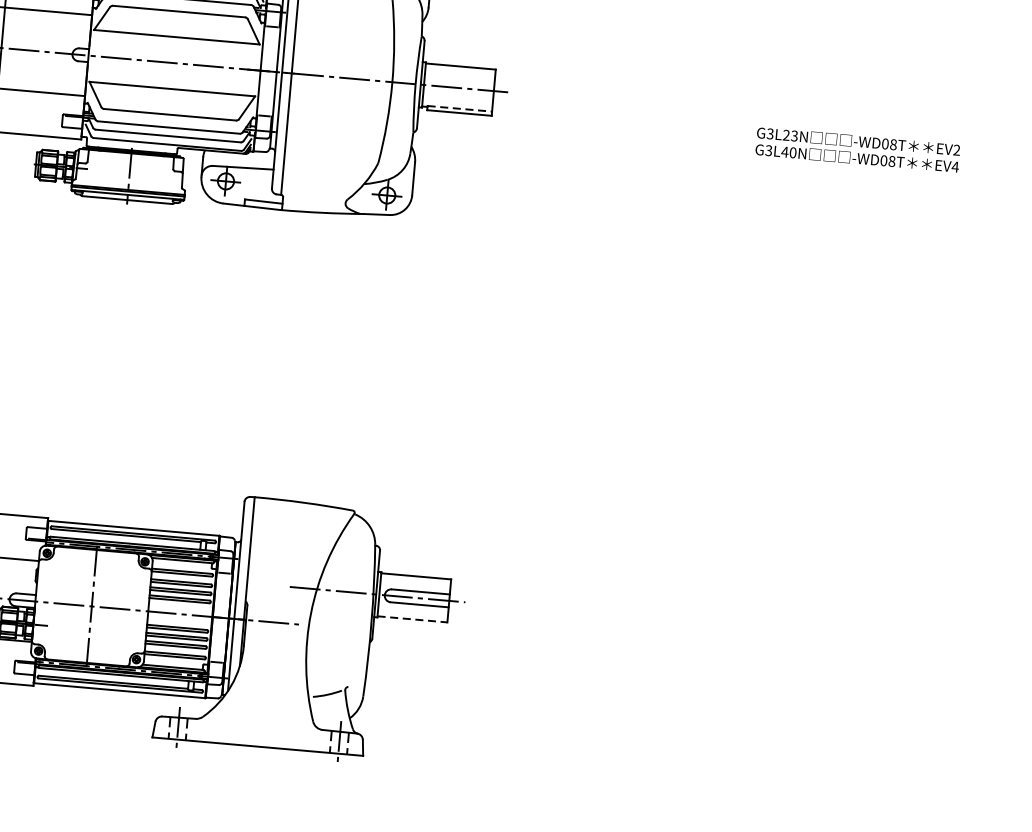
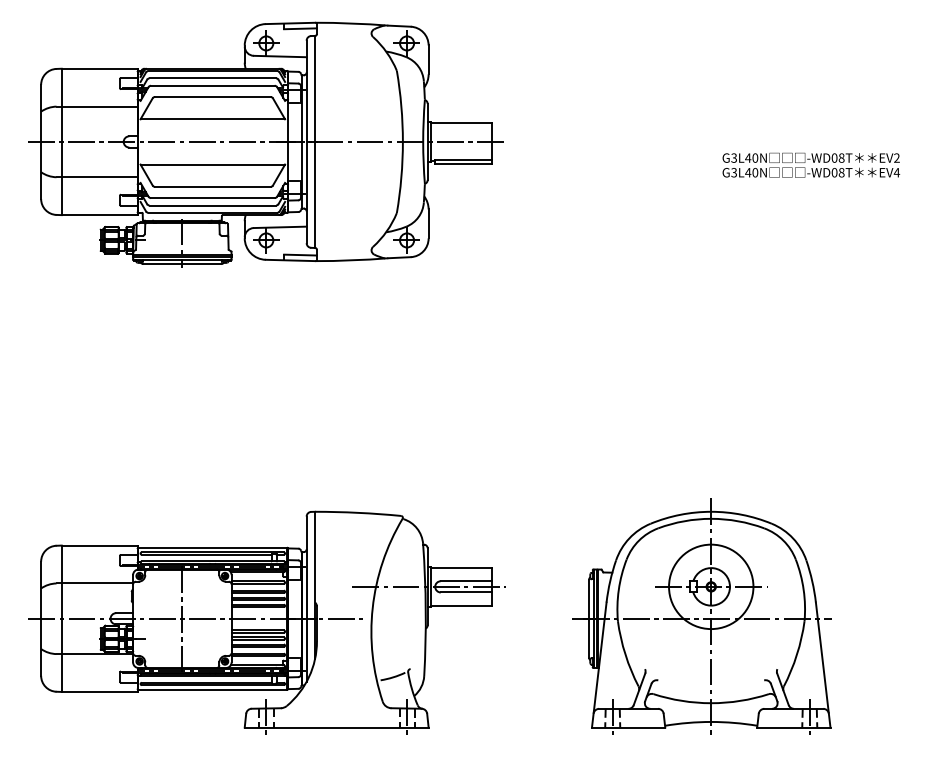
line: (460, 108) -> (463, 159), dashed -> solid
text: (790, 134) -> (751, 157), G3L23N -> G3L40N
line: (413, 619) -> (461, 605), dashed -> solid
part: (686, 655) -> (701, 616), added

